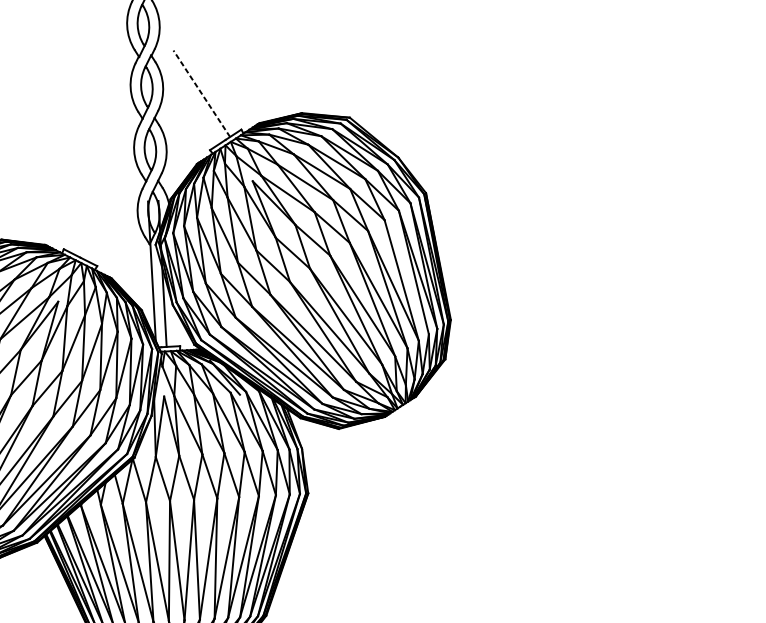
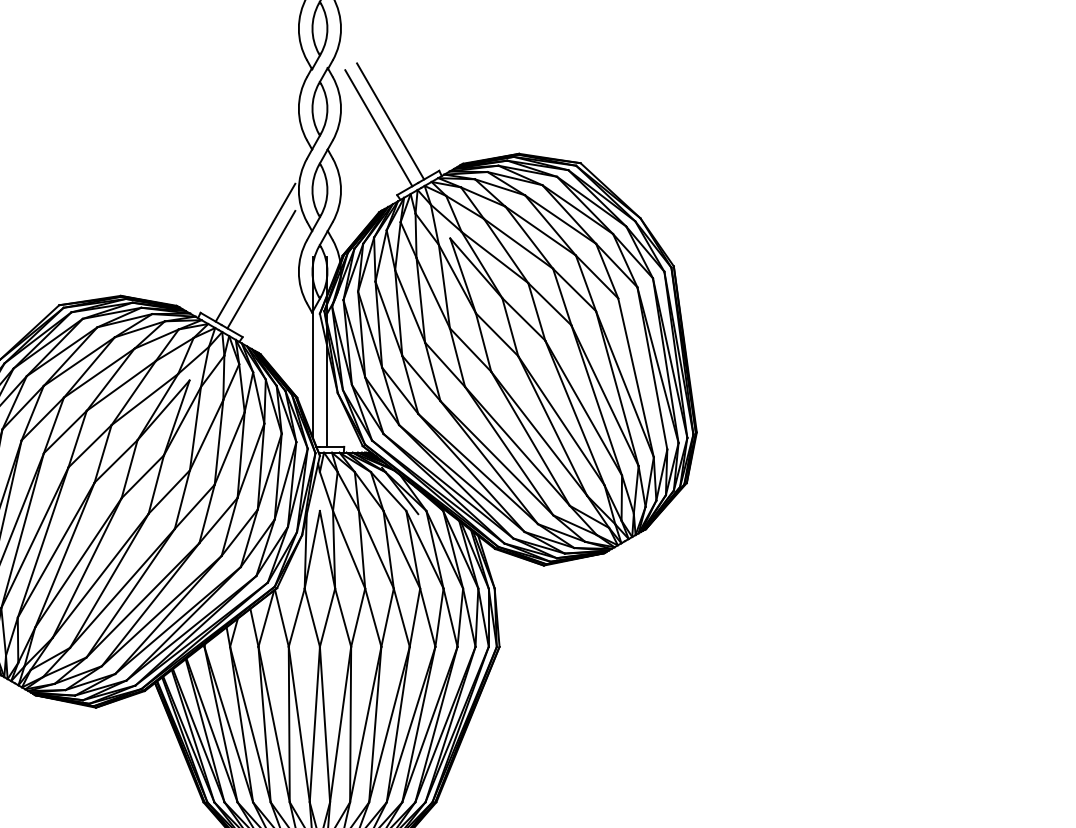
line: (201, 93) -> (390, 121), dashed -> solid
line: (192, 99) -> (378, 128), added
line: (103, 200) -> (255, 252), added
line: (108, 213) -> (261, 269), added

